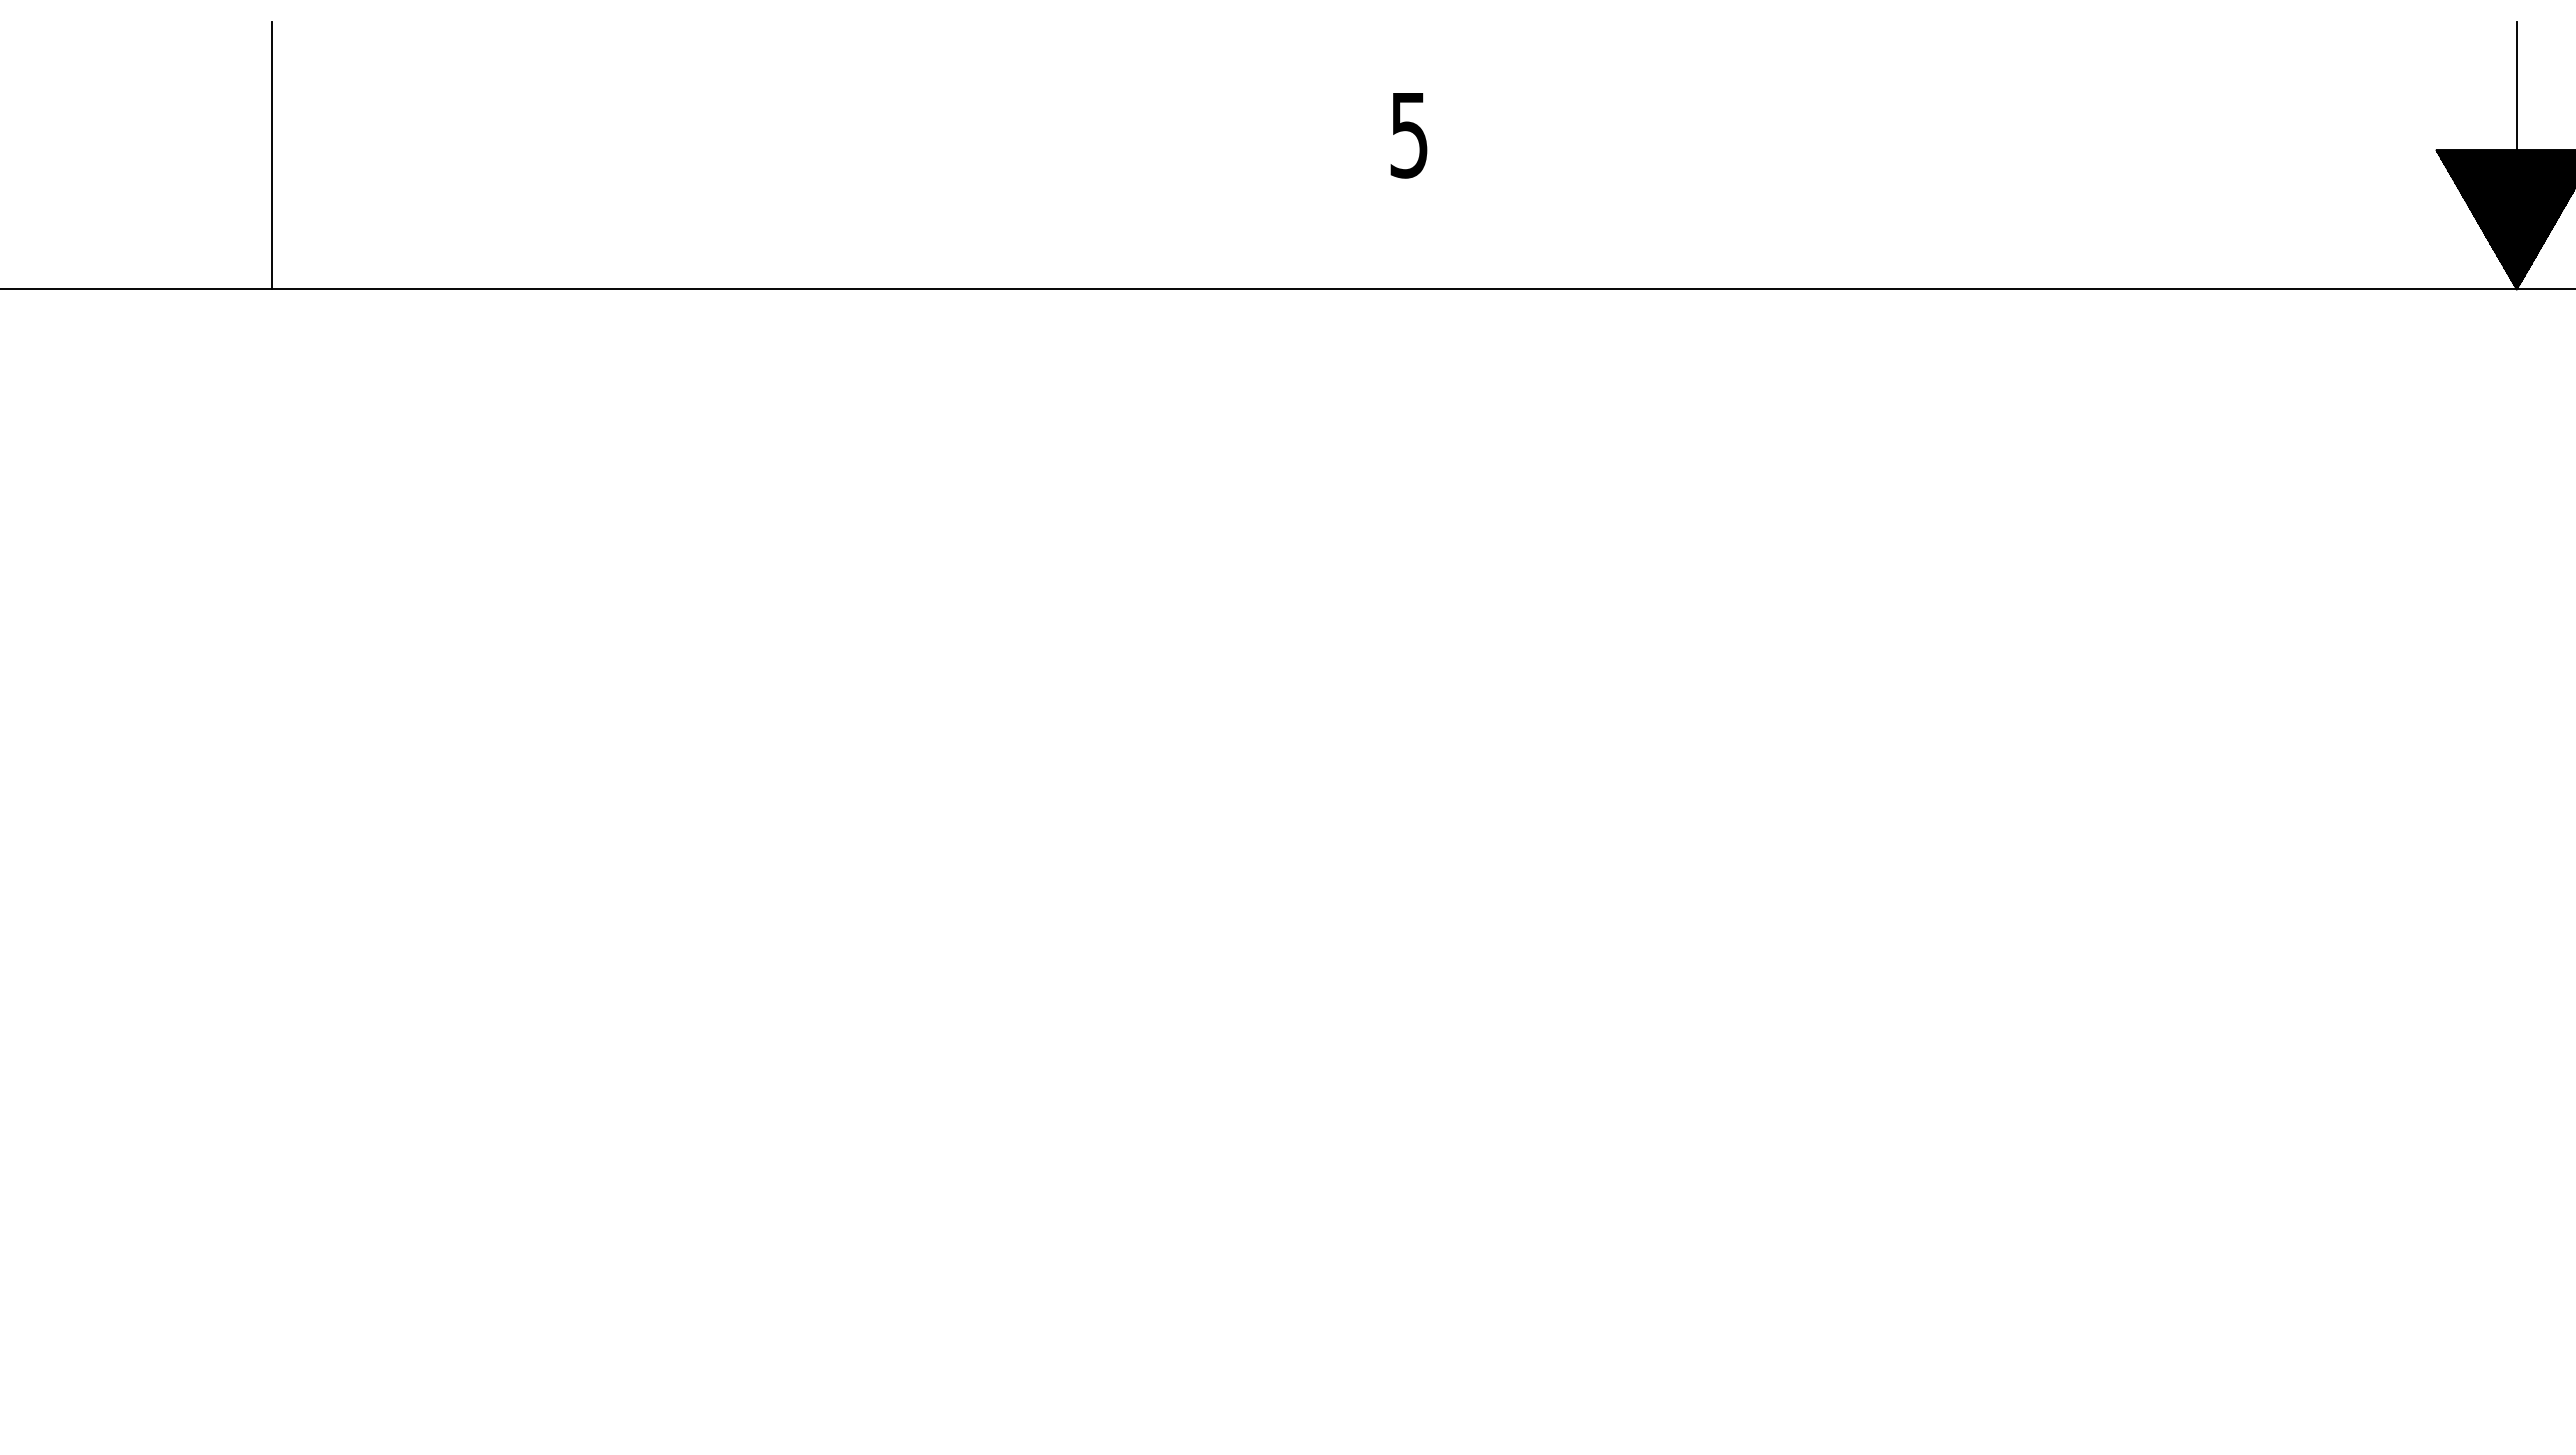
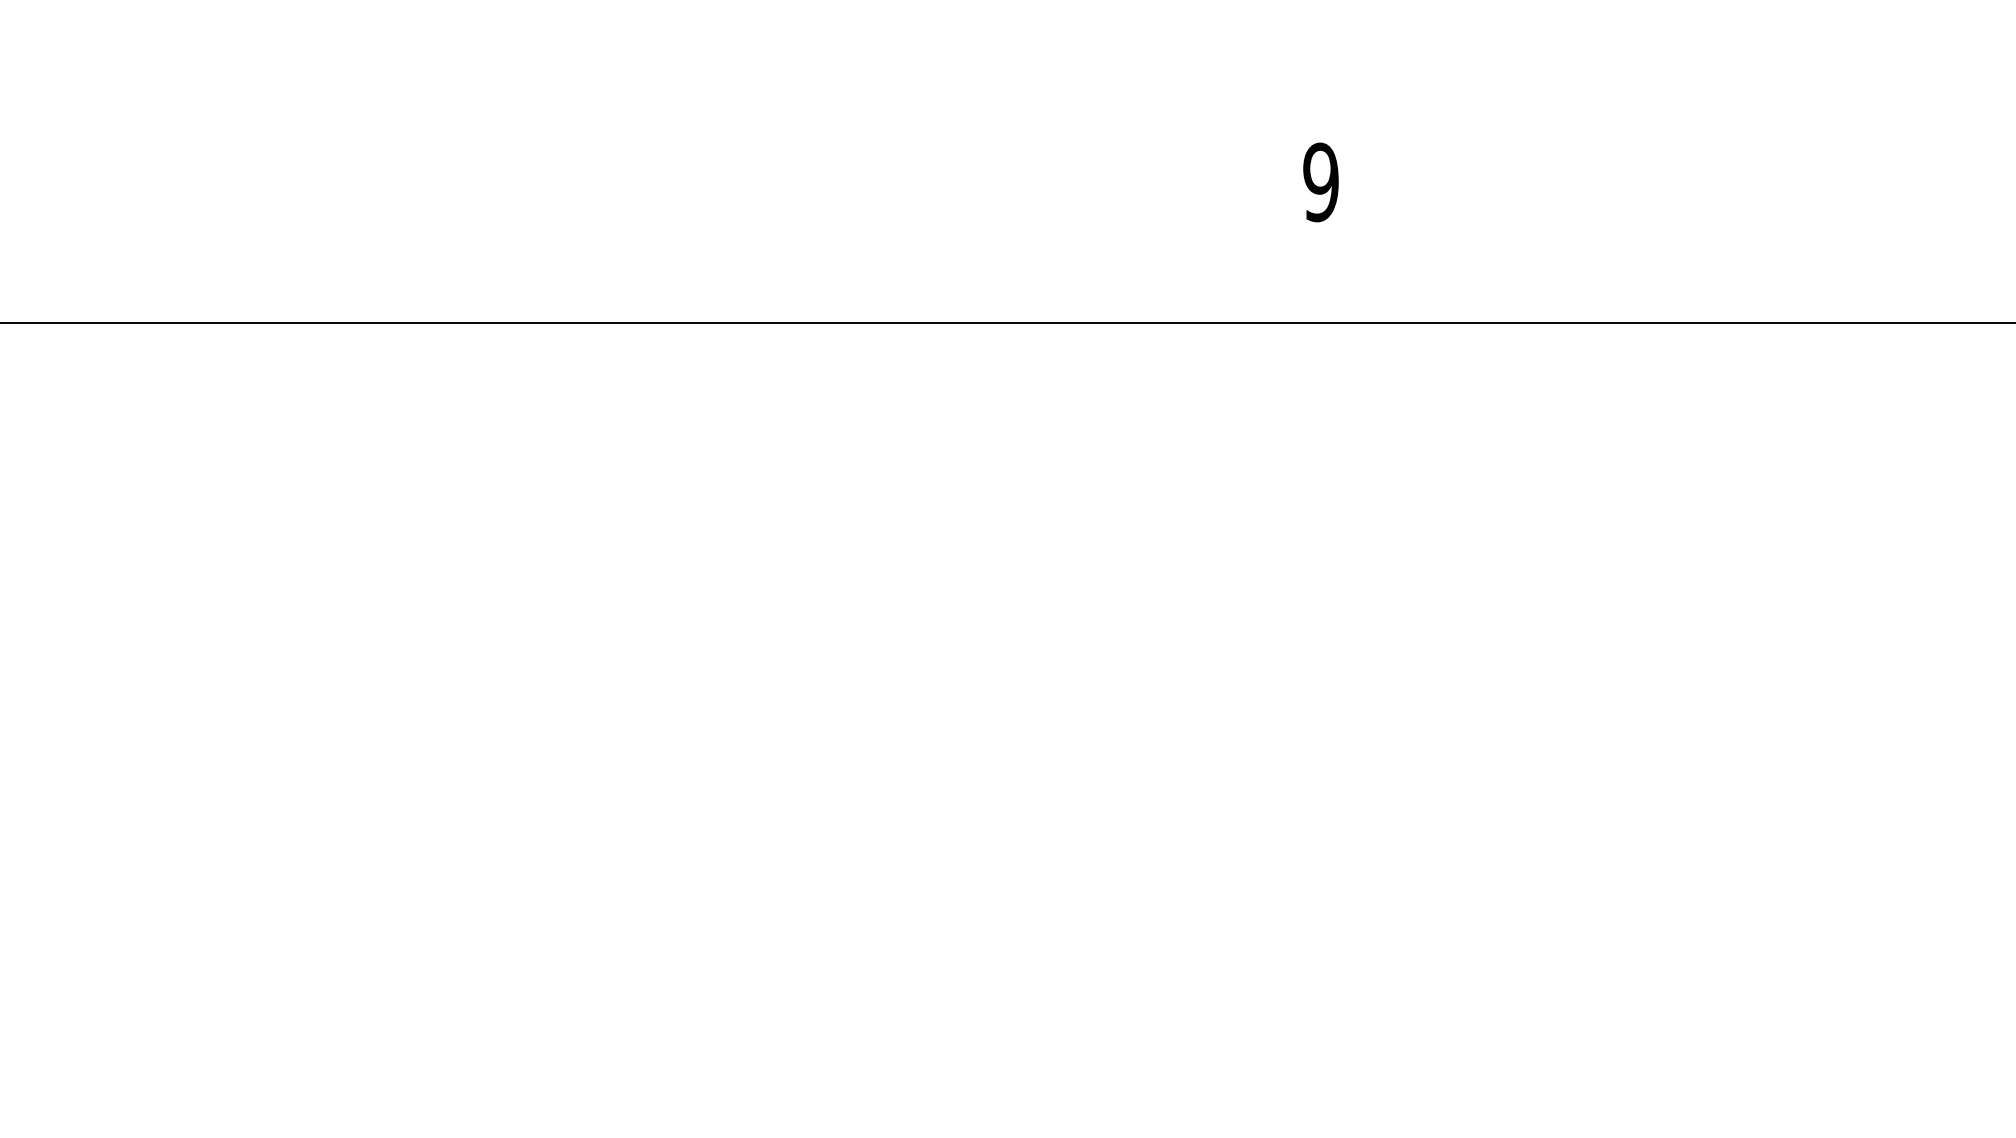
text: (1408, 134) -> (1320, 181), 5 -> 9
line: (272, 155) -> (282, 201), removed

